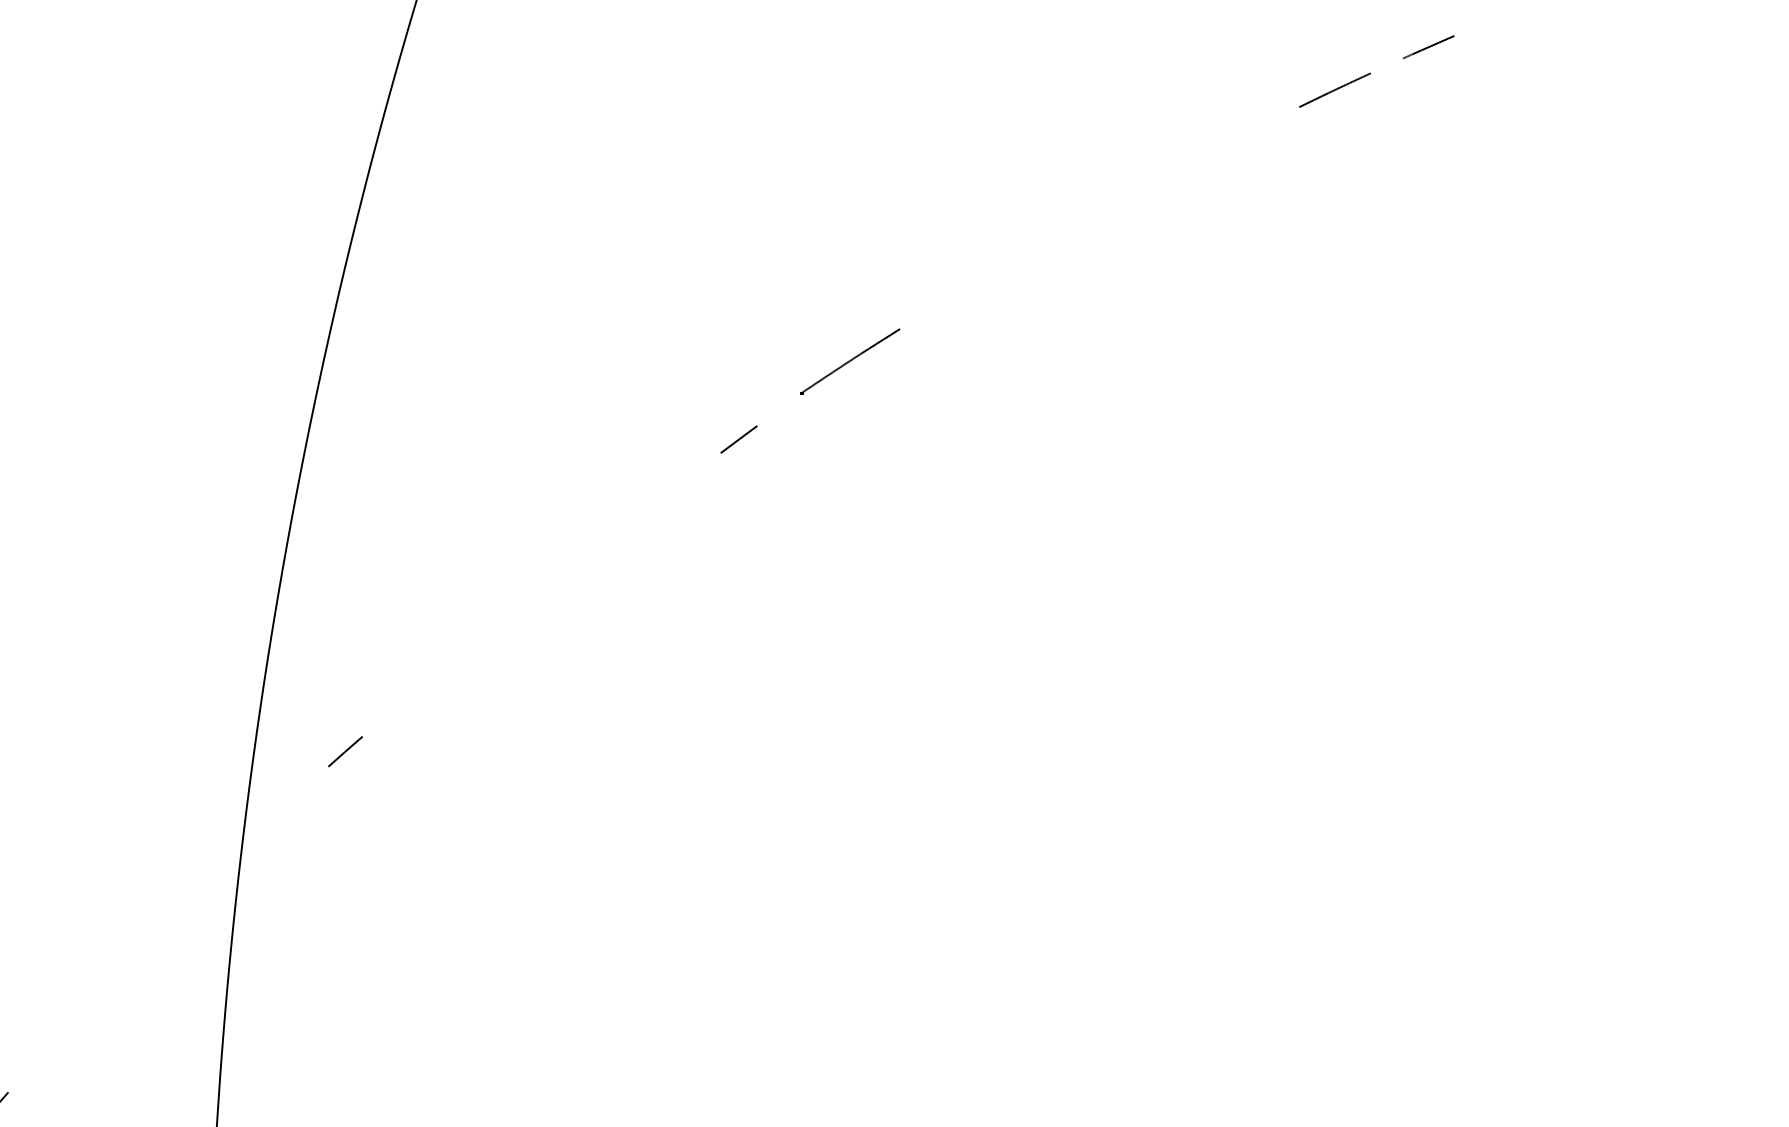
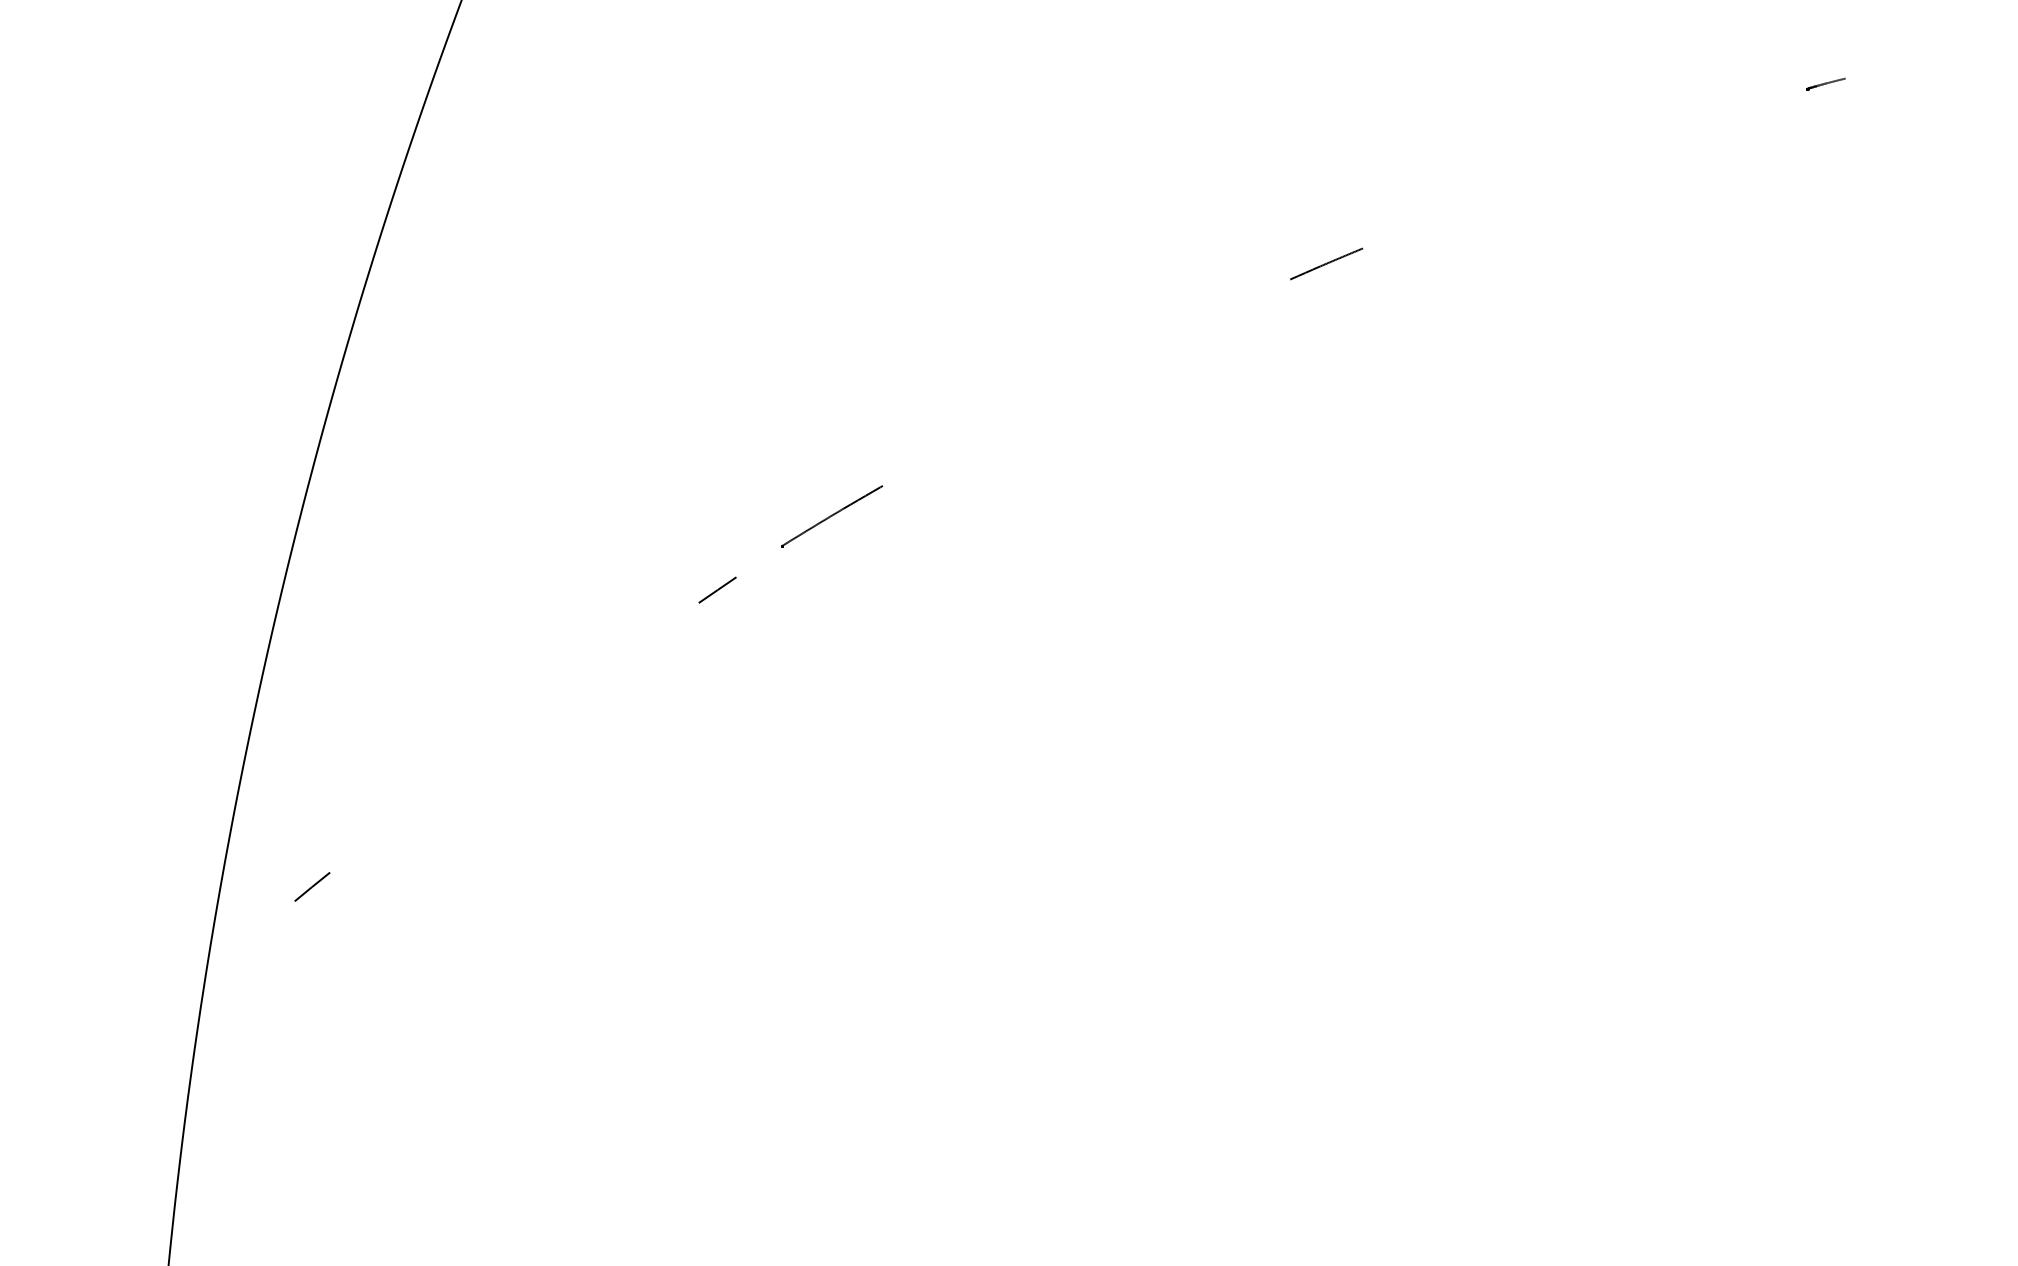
line: (1428, 47) -> (1421, 224), removed

